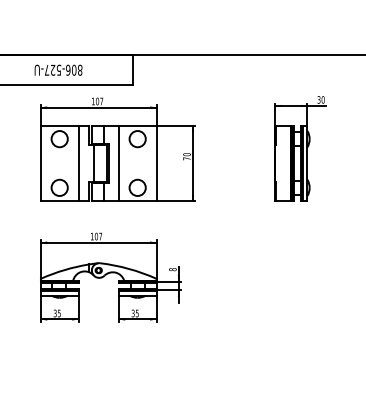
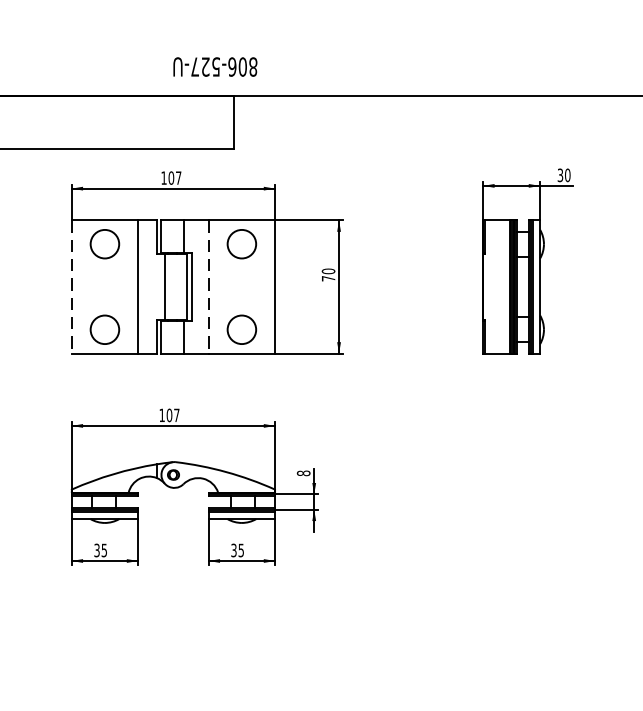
text: (58, 69) -> (215, 65), moved
line: (40, 163) -> (71, 286), solid -> dashed
line: (118, 163) -> (208, 286), solid -> dashed

